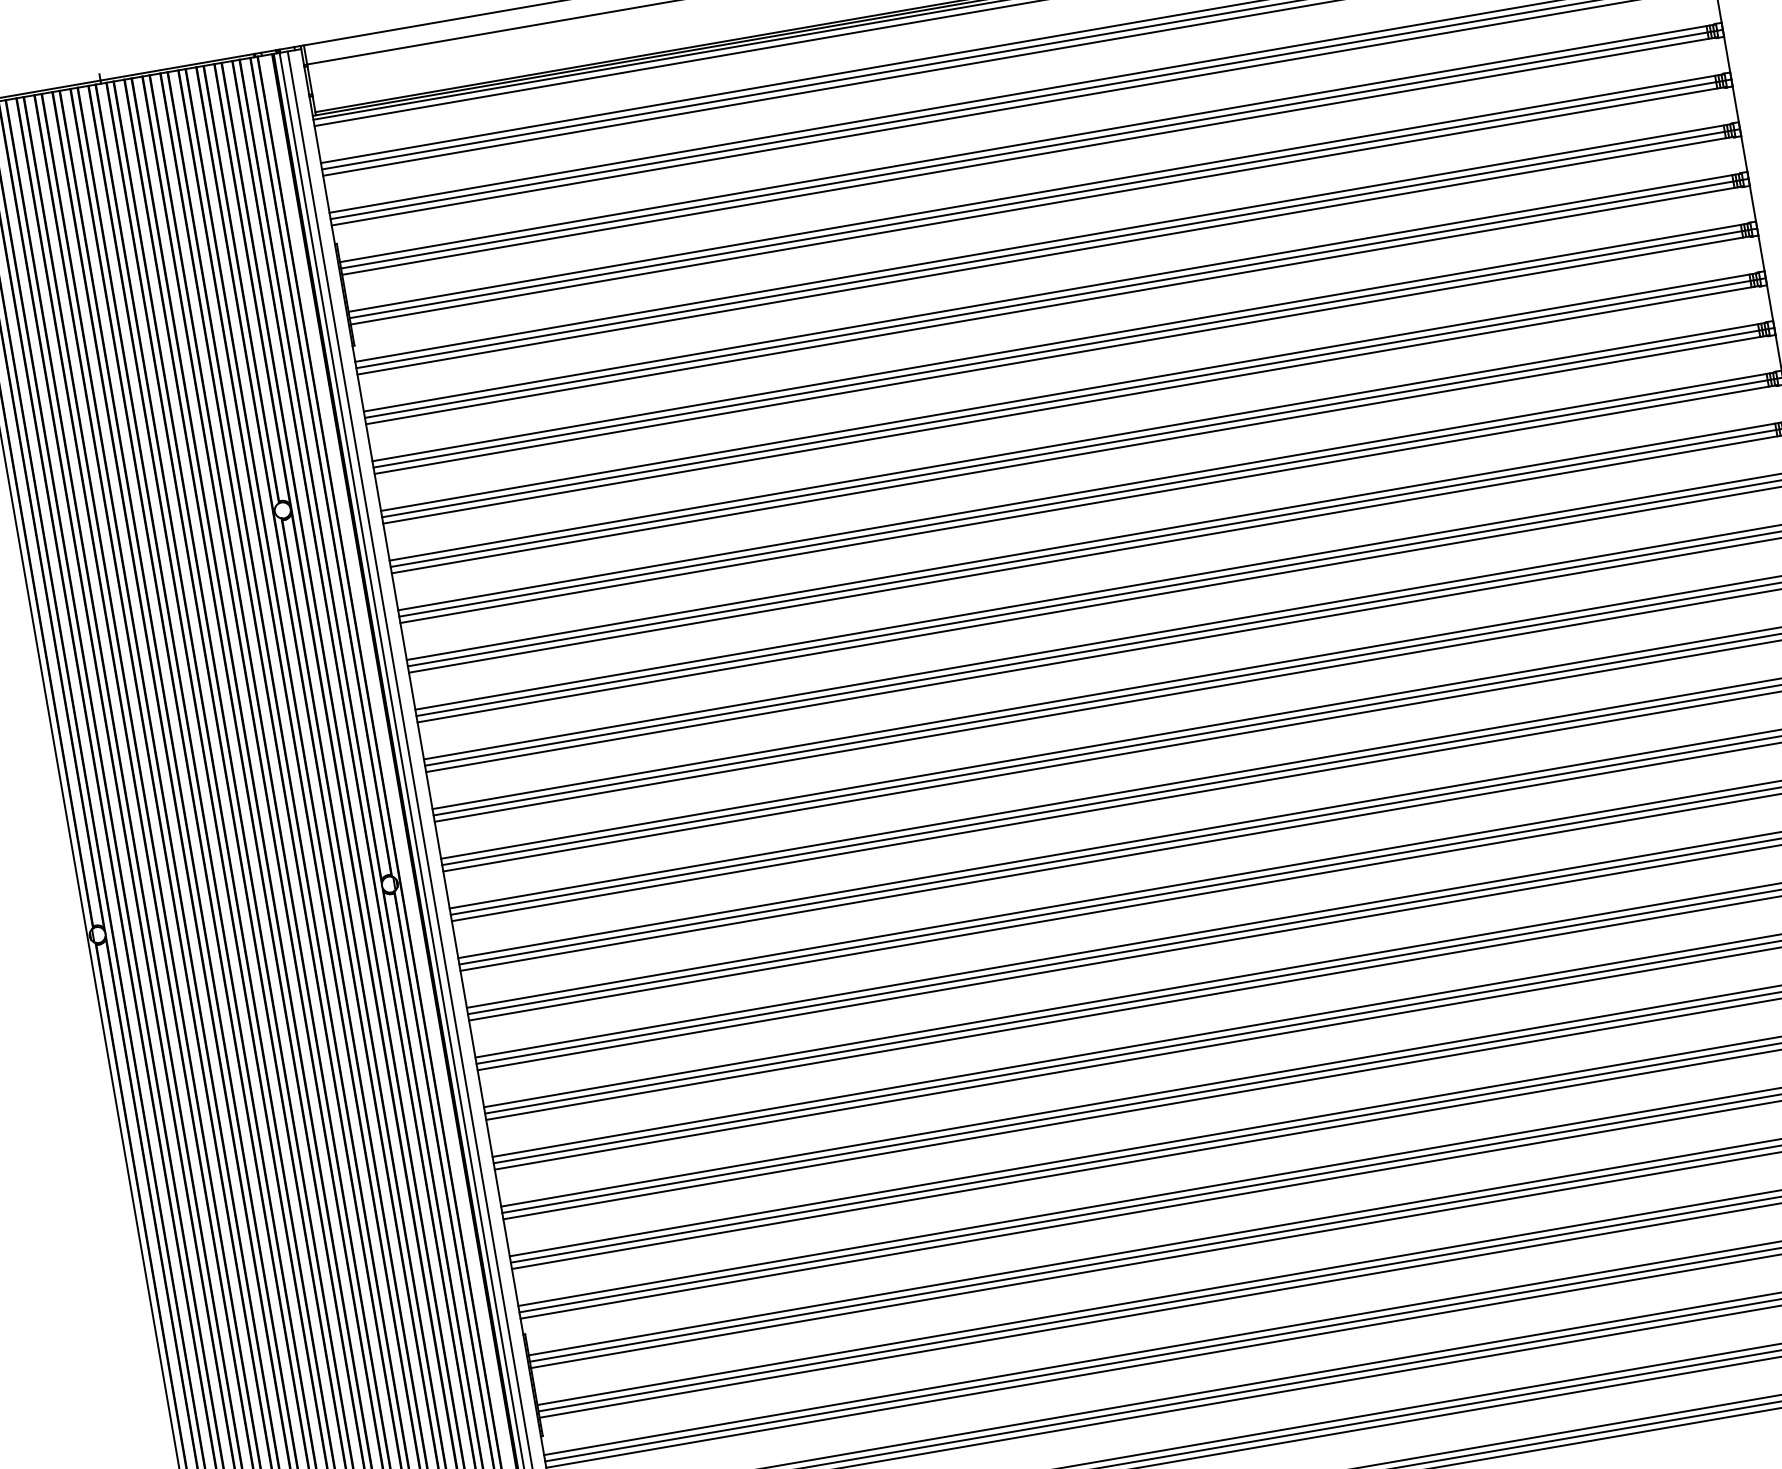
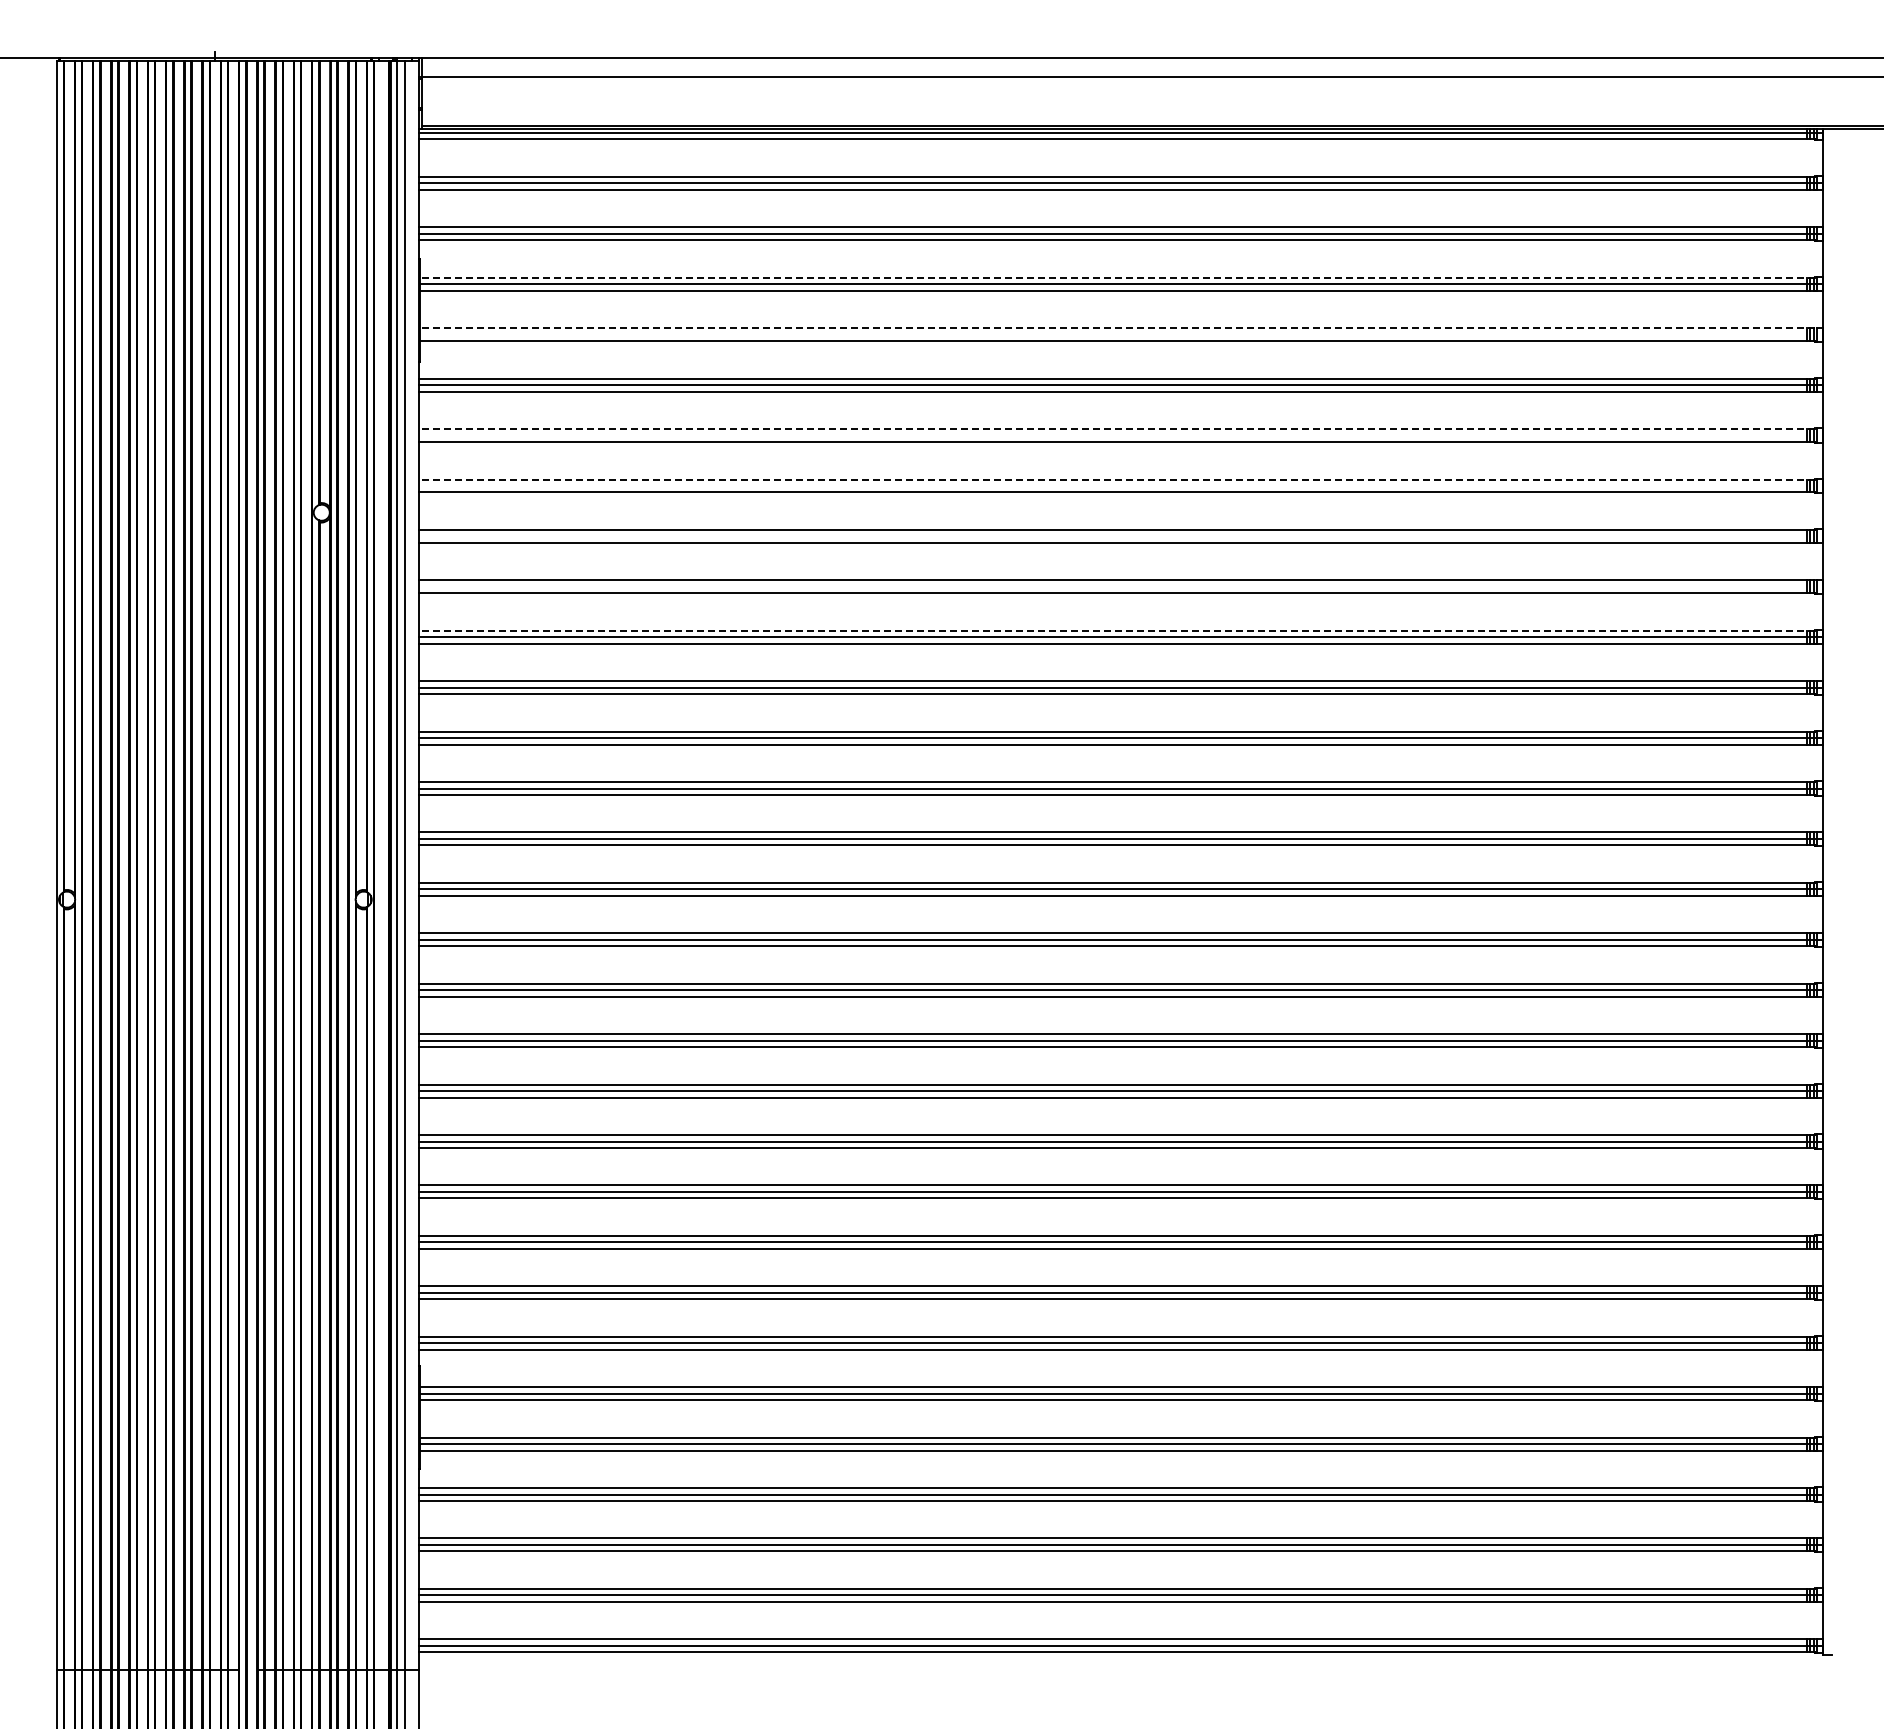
line: (1026, 143) -> (1117, 277), solid -> dashed
line: (1035, 193) -> (1117, 328), solid -> dashed
line: (1040, 198) -> (1121, 334), removed
line: (1051, 293) -> (1116, 429), solid -> dashed
line: (1056, 298) -> (1120, 435), removed
line: (1060, 342) -> (1116, 479), solid -> dashed
line: (1065, 347) -> (1120, 485), removed
line: (1073, 397) -> (1120, 536), removed
line: (1082, 447) -> (1120, 586), removed
line: (1085, 491) -> (1116, 630), solid -> dashed

